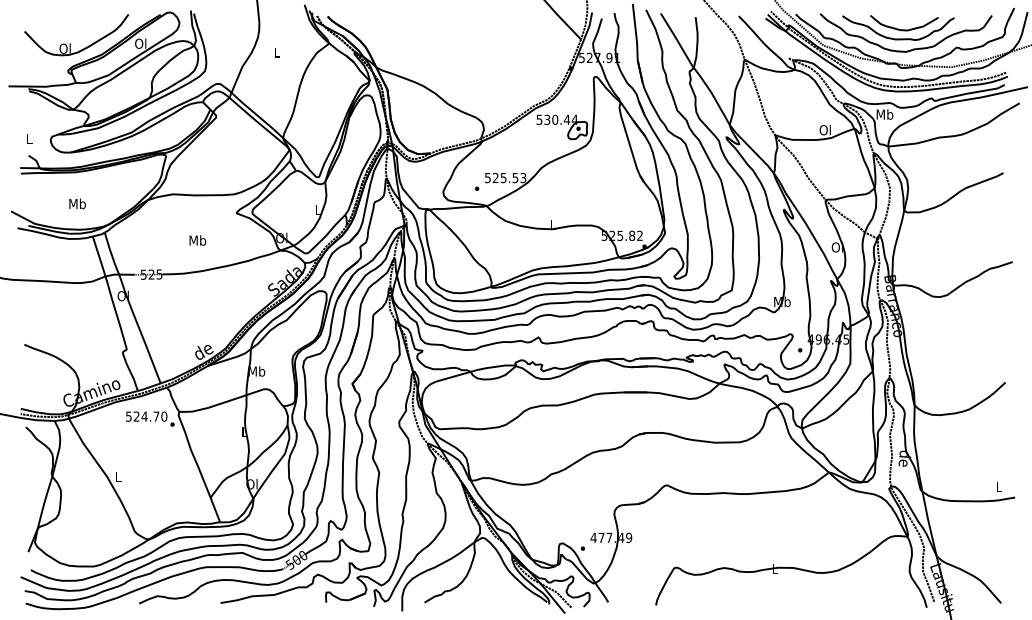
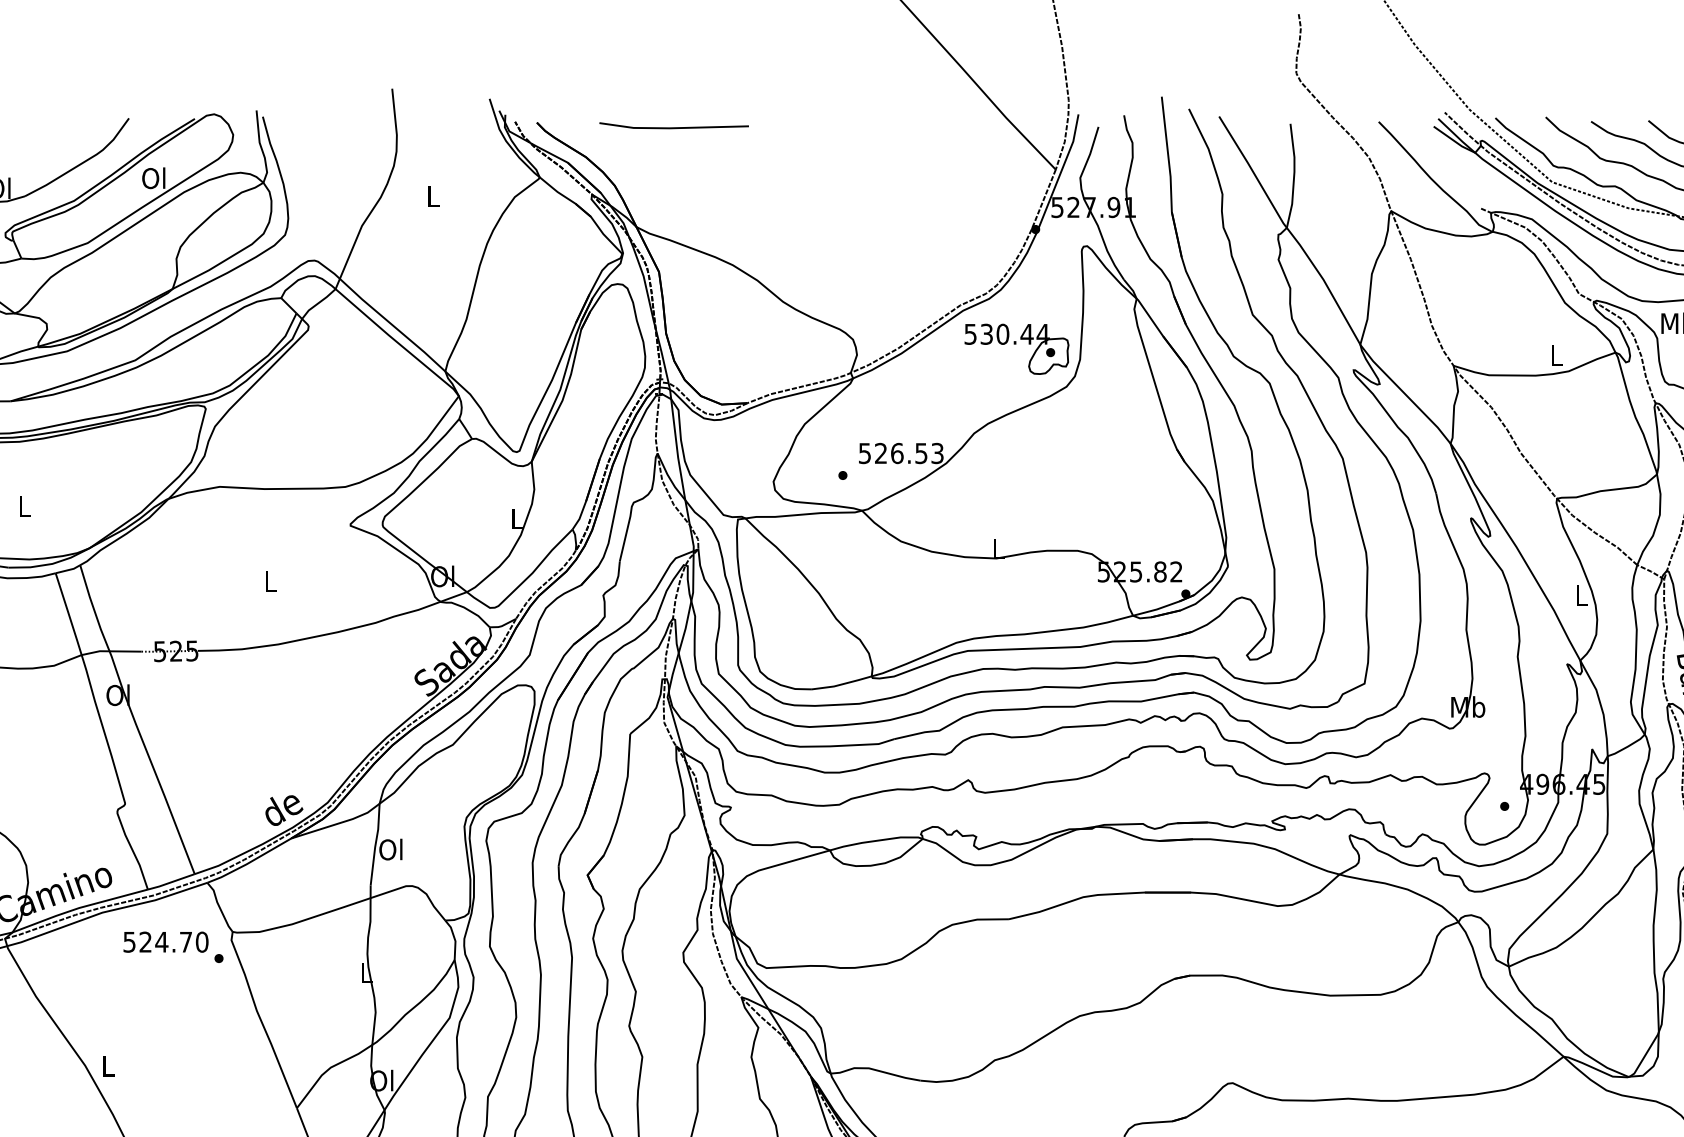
line: (394, 18) -> (673, 126), added
text: (824, 129) -> (1554, 354), Ol -> L
text: (503, 177) -> (896, 452), 525.53 -> 526.53
text: (77, 203) -> (24, 505), Mb -> L
text: (197, 240) -> (270, 581), Mb -> L
text: (836, 247) -> (1578, 595), Ol -> L
text: (256, 371) -> (390, 849), Mb -> Ol

